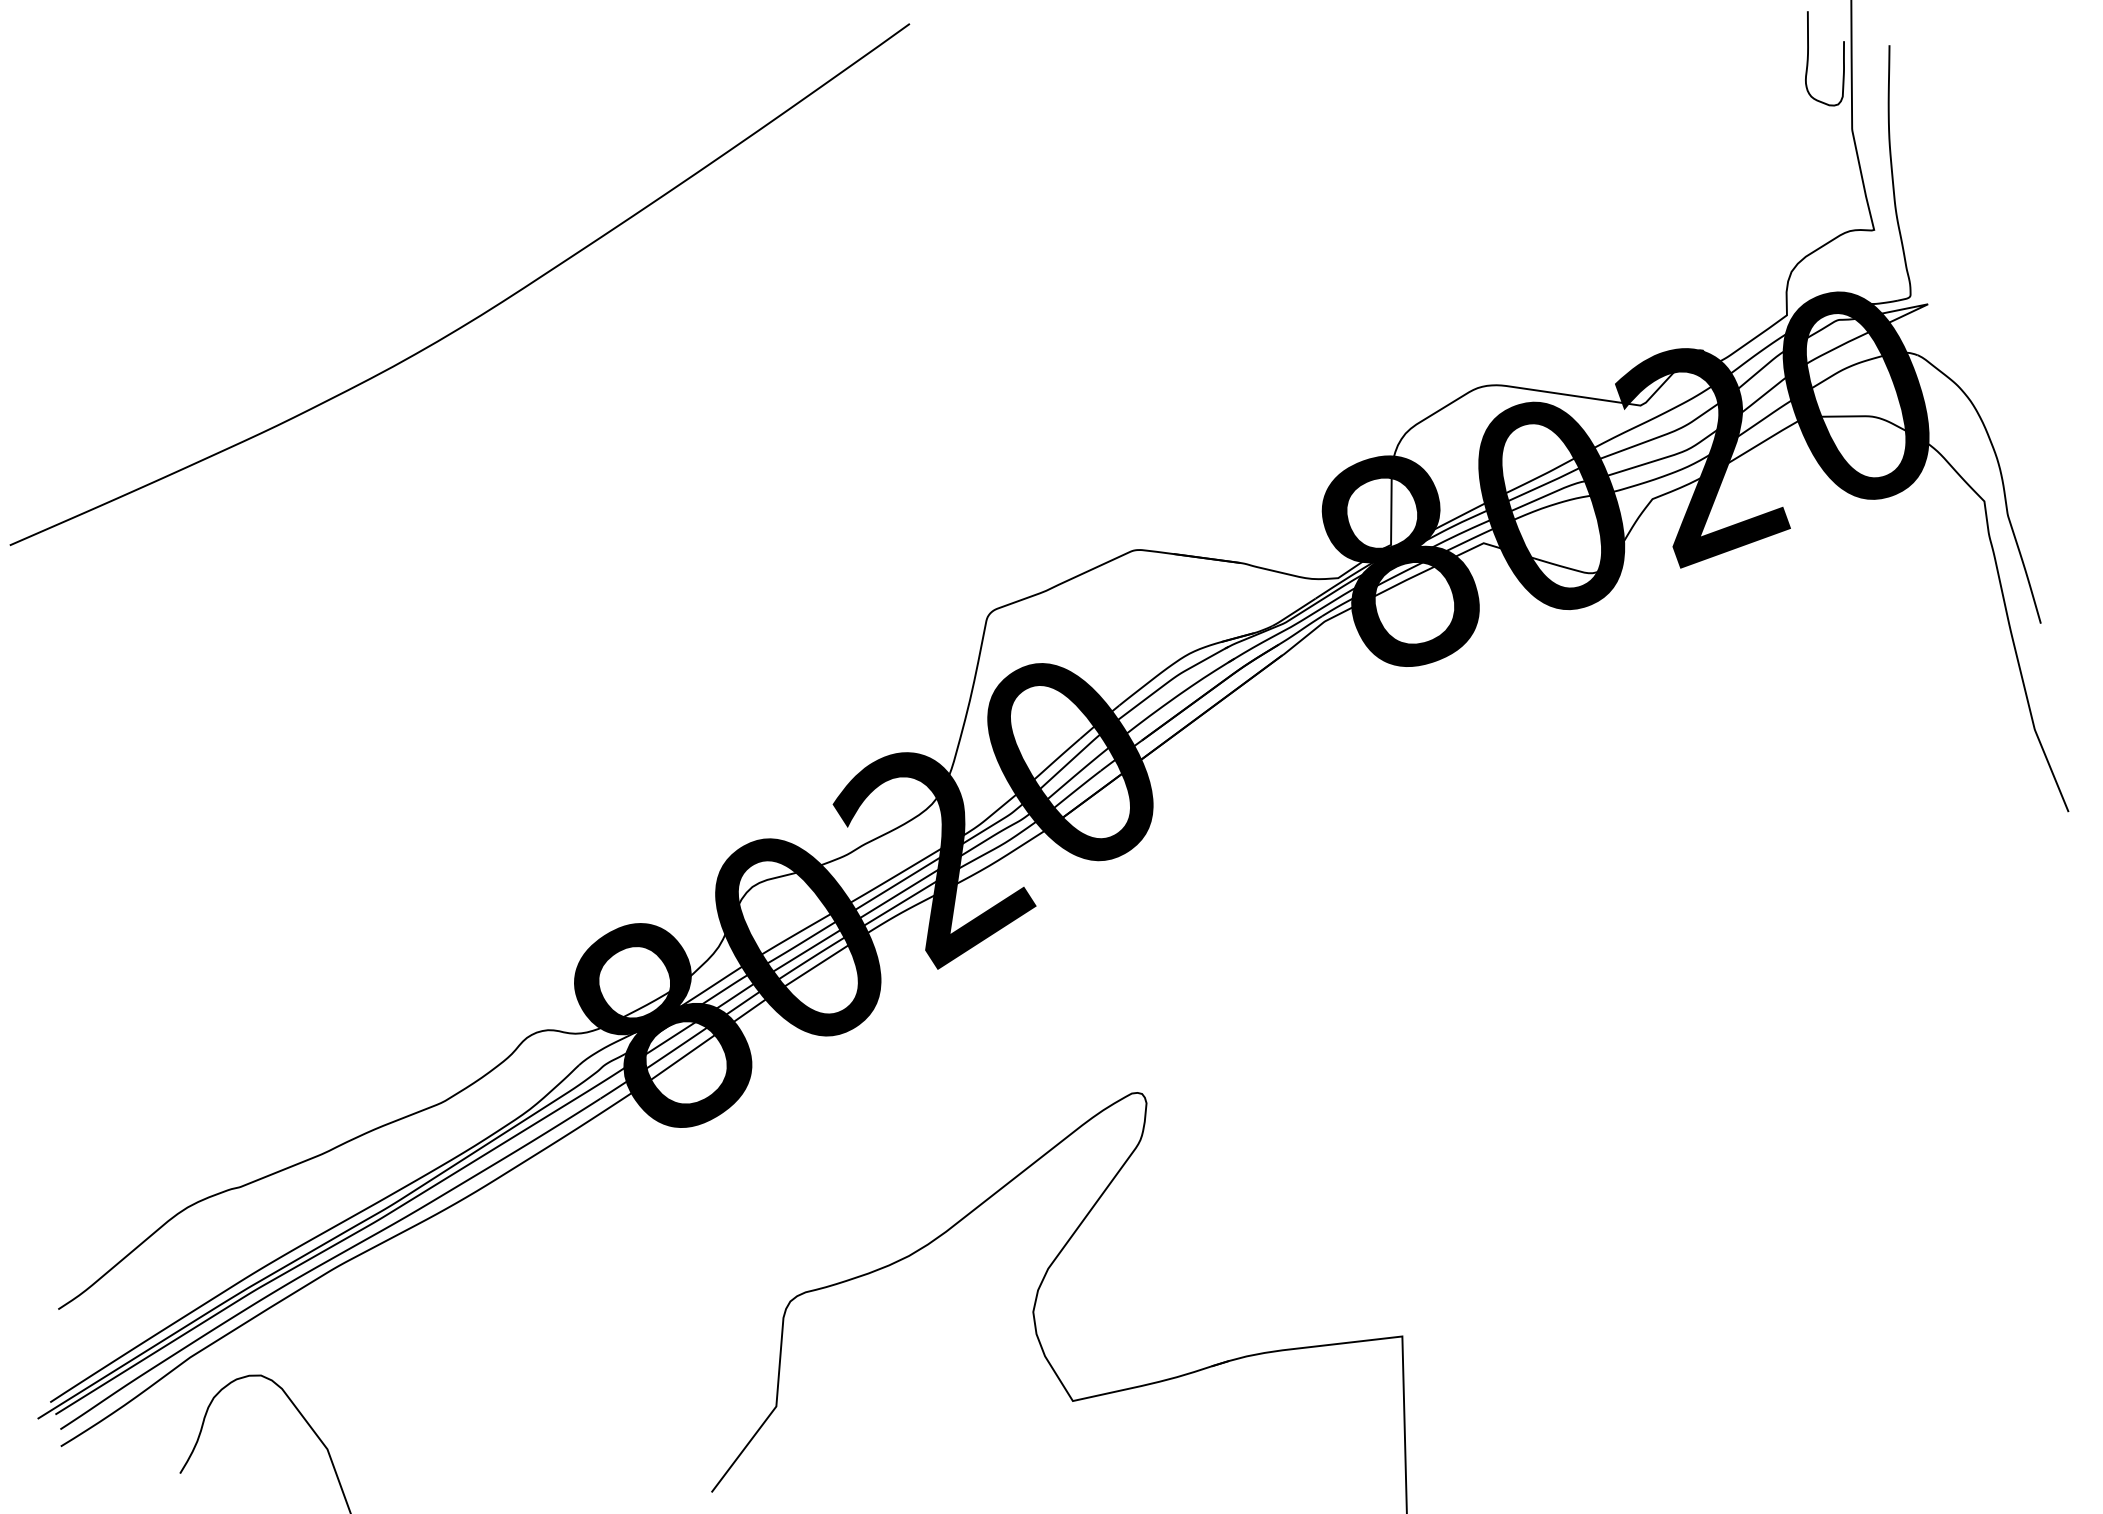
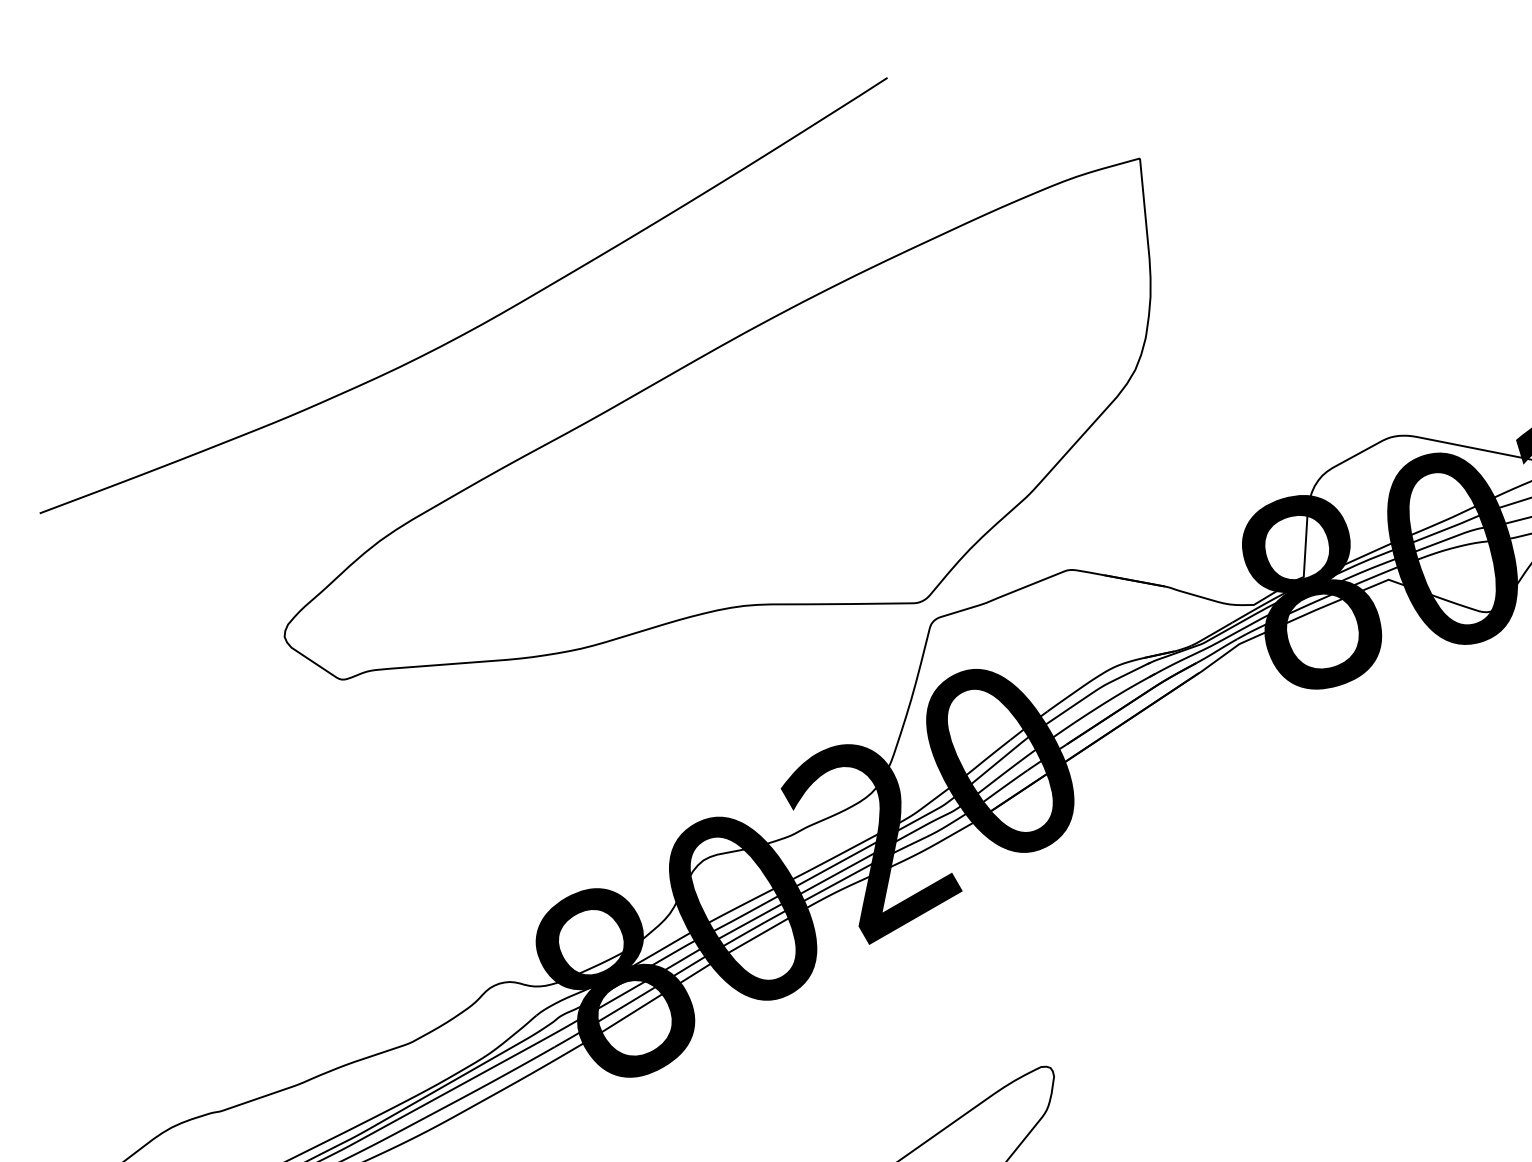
part: (745, 403) -> (719, 417), added

